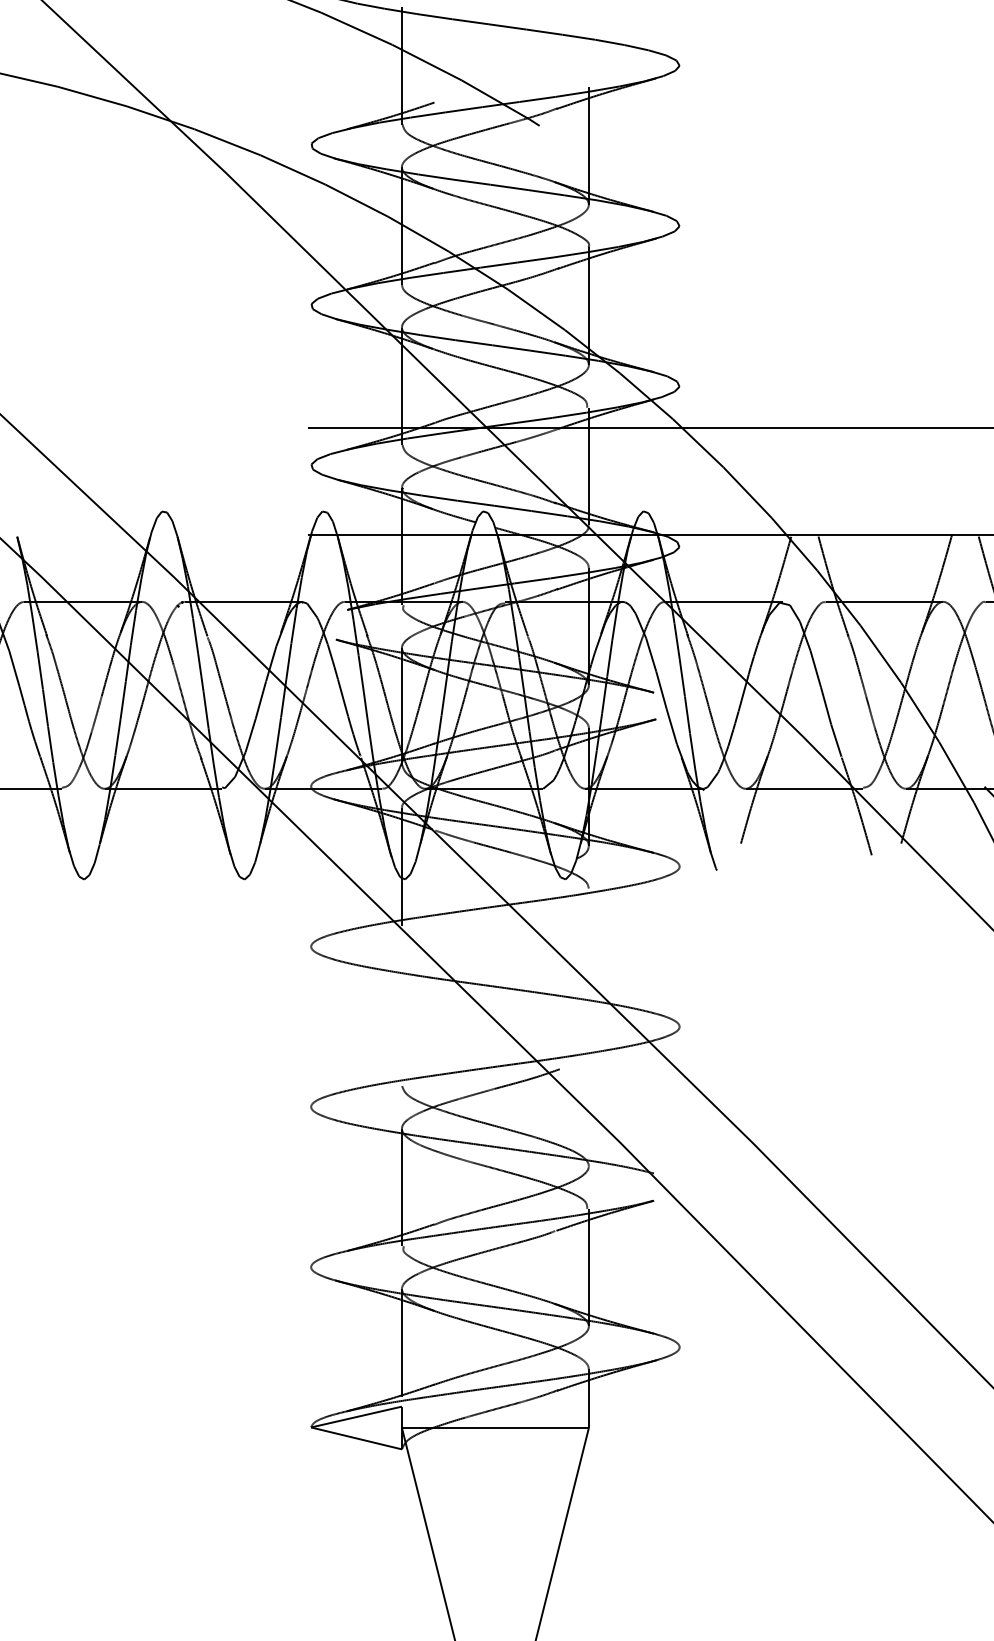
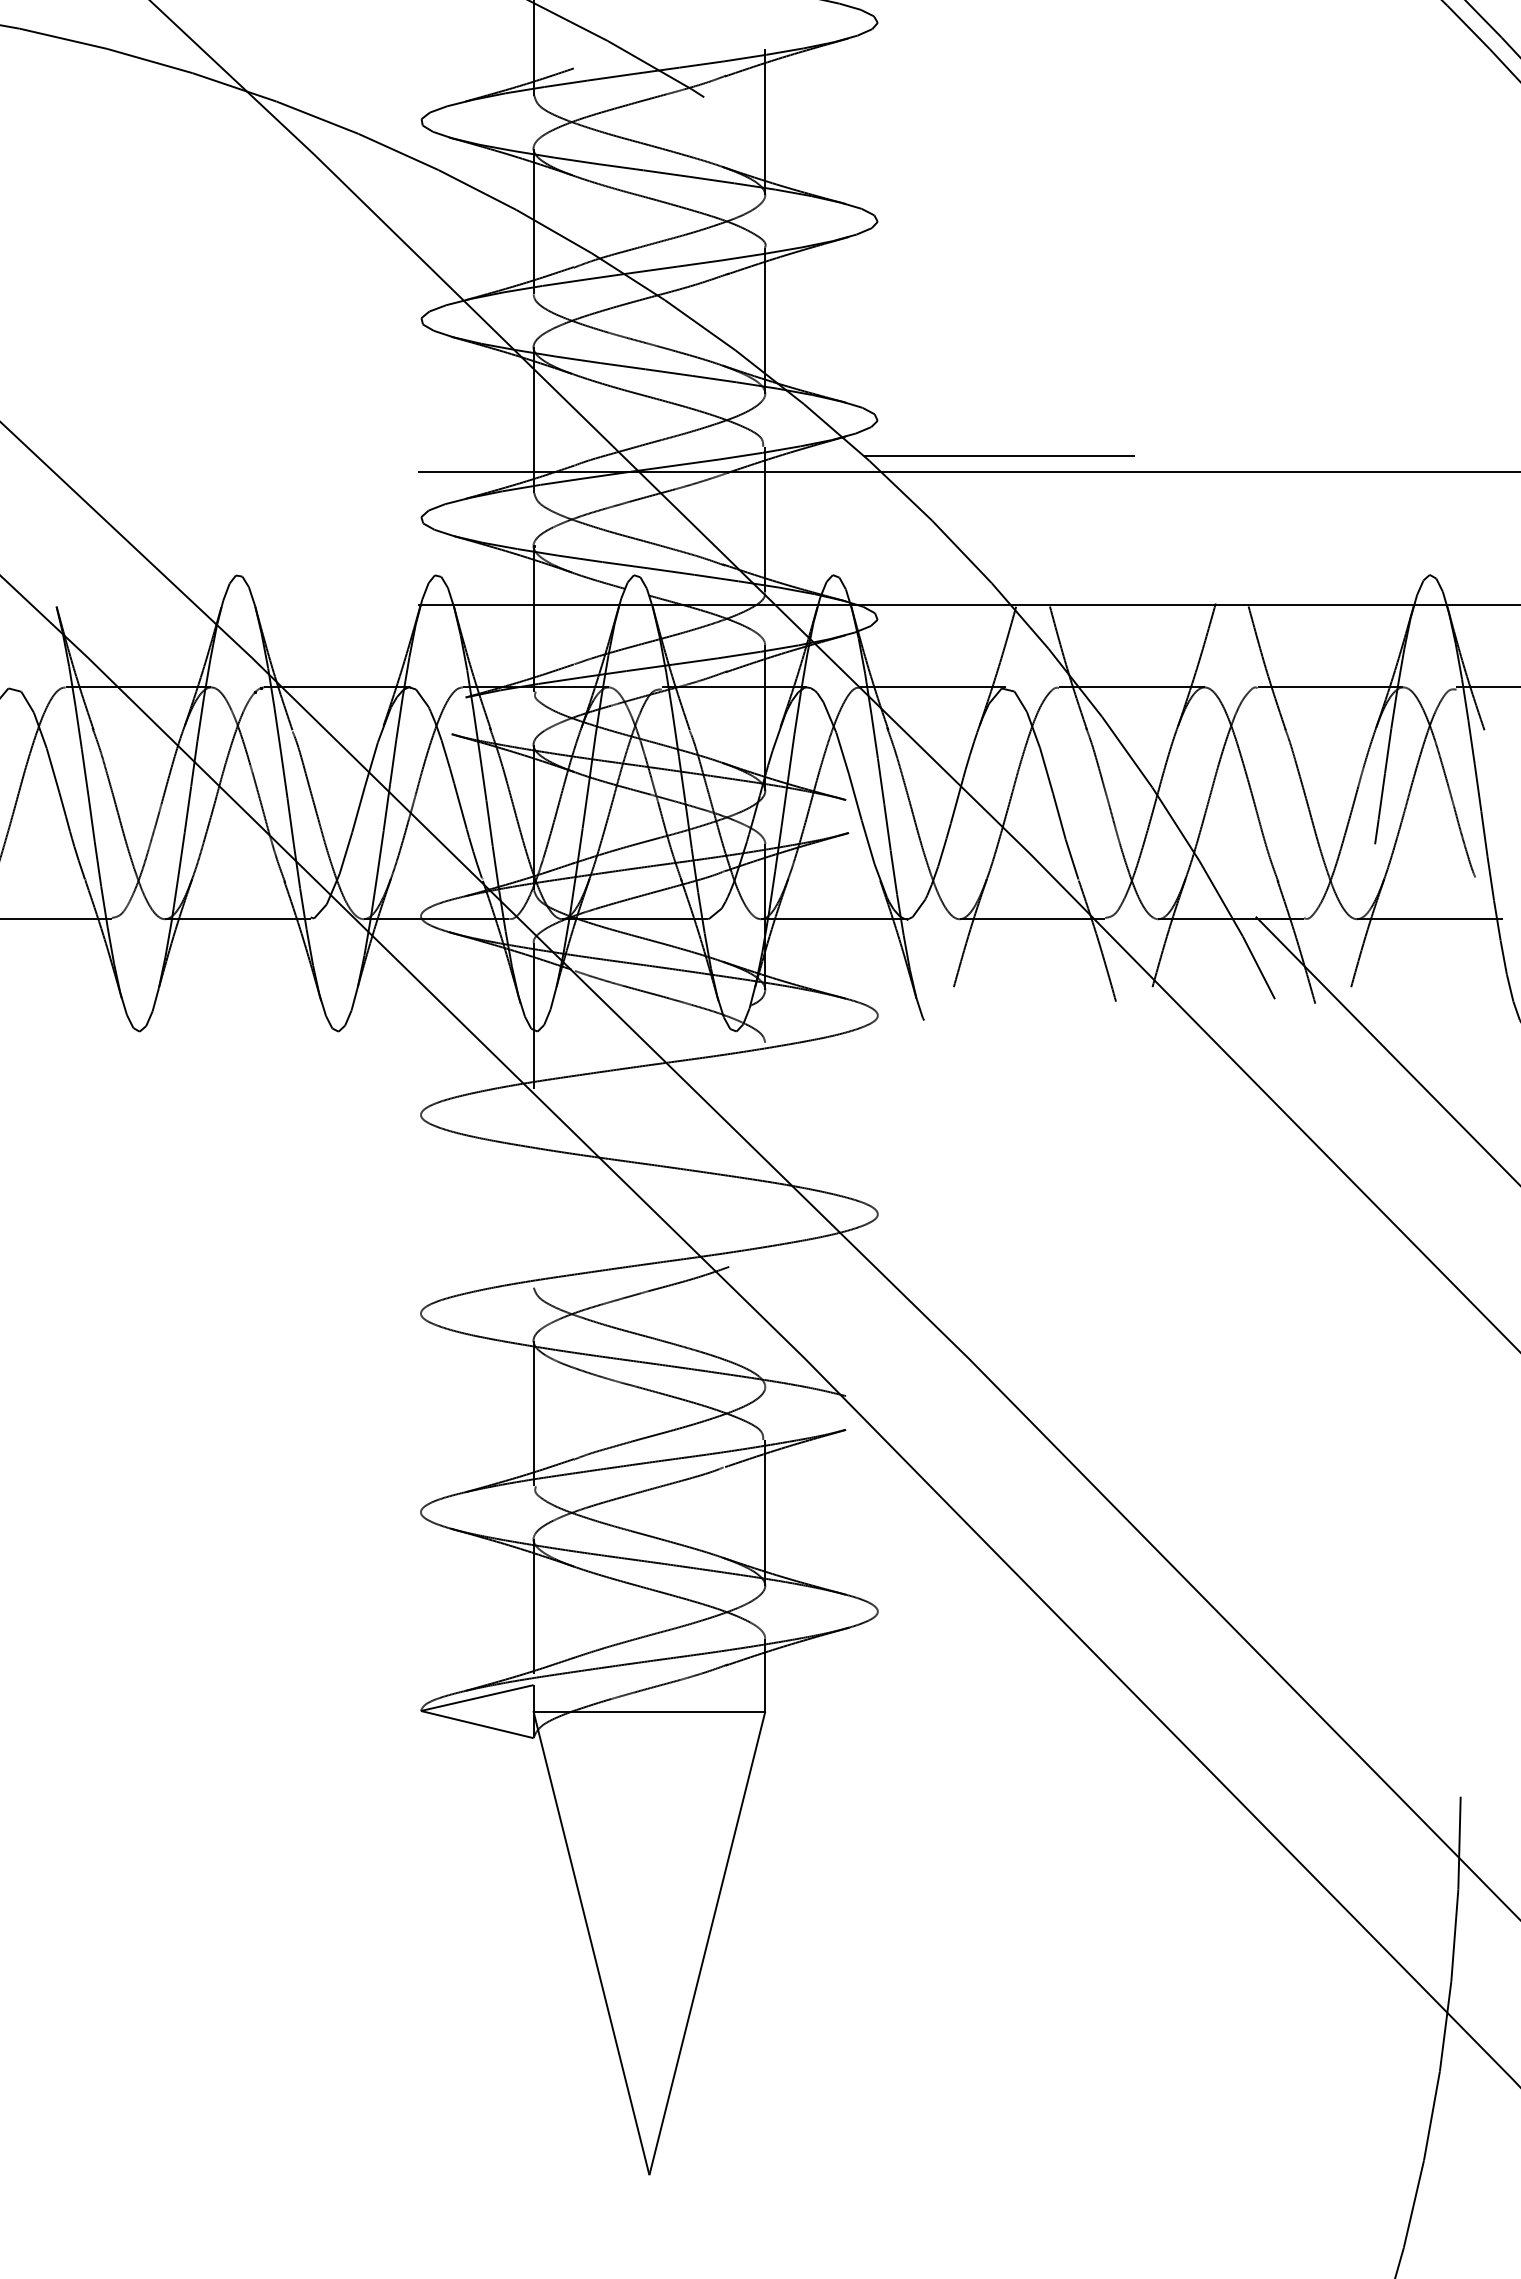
line: (777, 414) -> (999, 455), added

